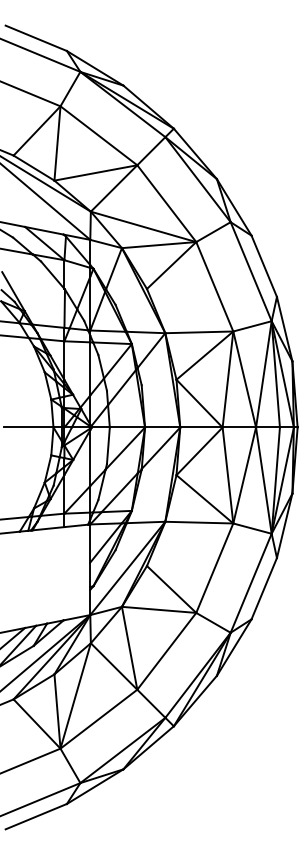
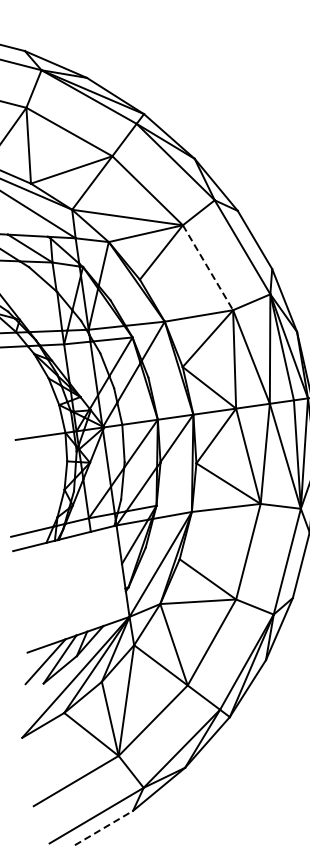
line: (214, 287) -> (207, 268), solid -> dashed
line: (36, 816) -> (104, 827), solid -> dashed

